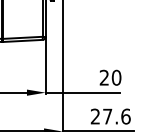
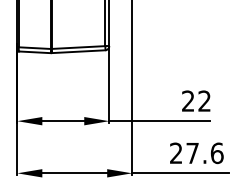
text: (116, 77) -> (204, 100), 20 -> 22

